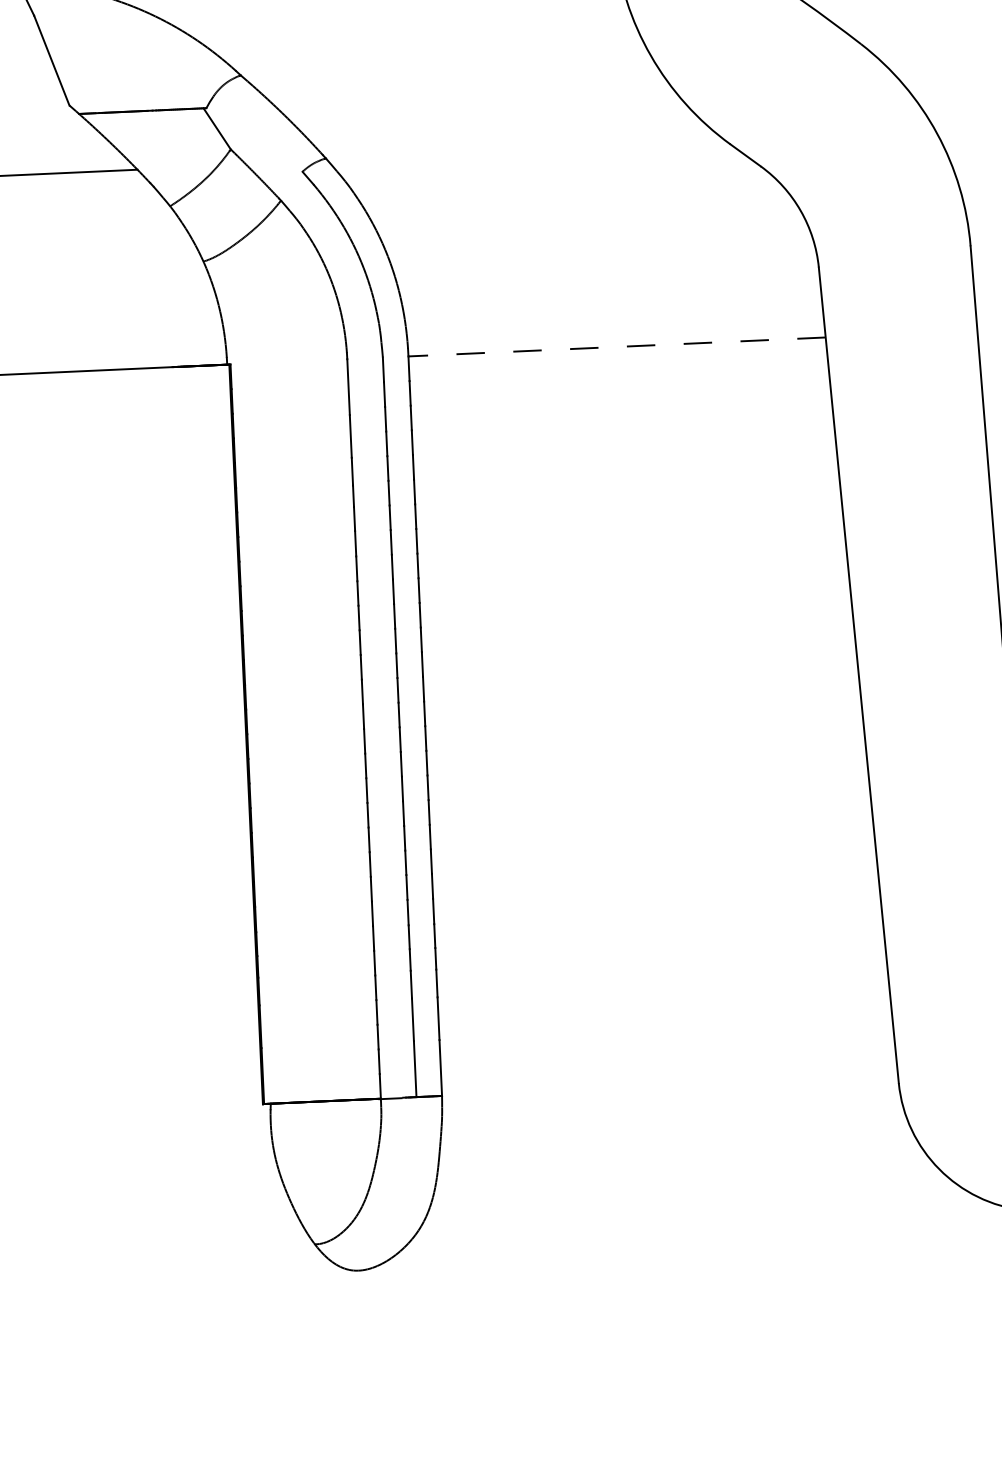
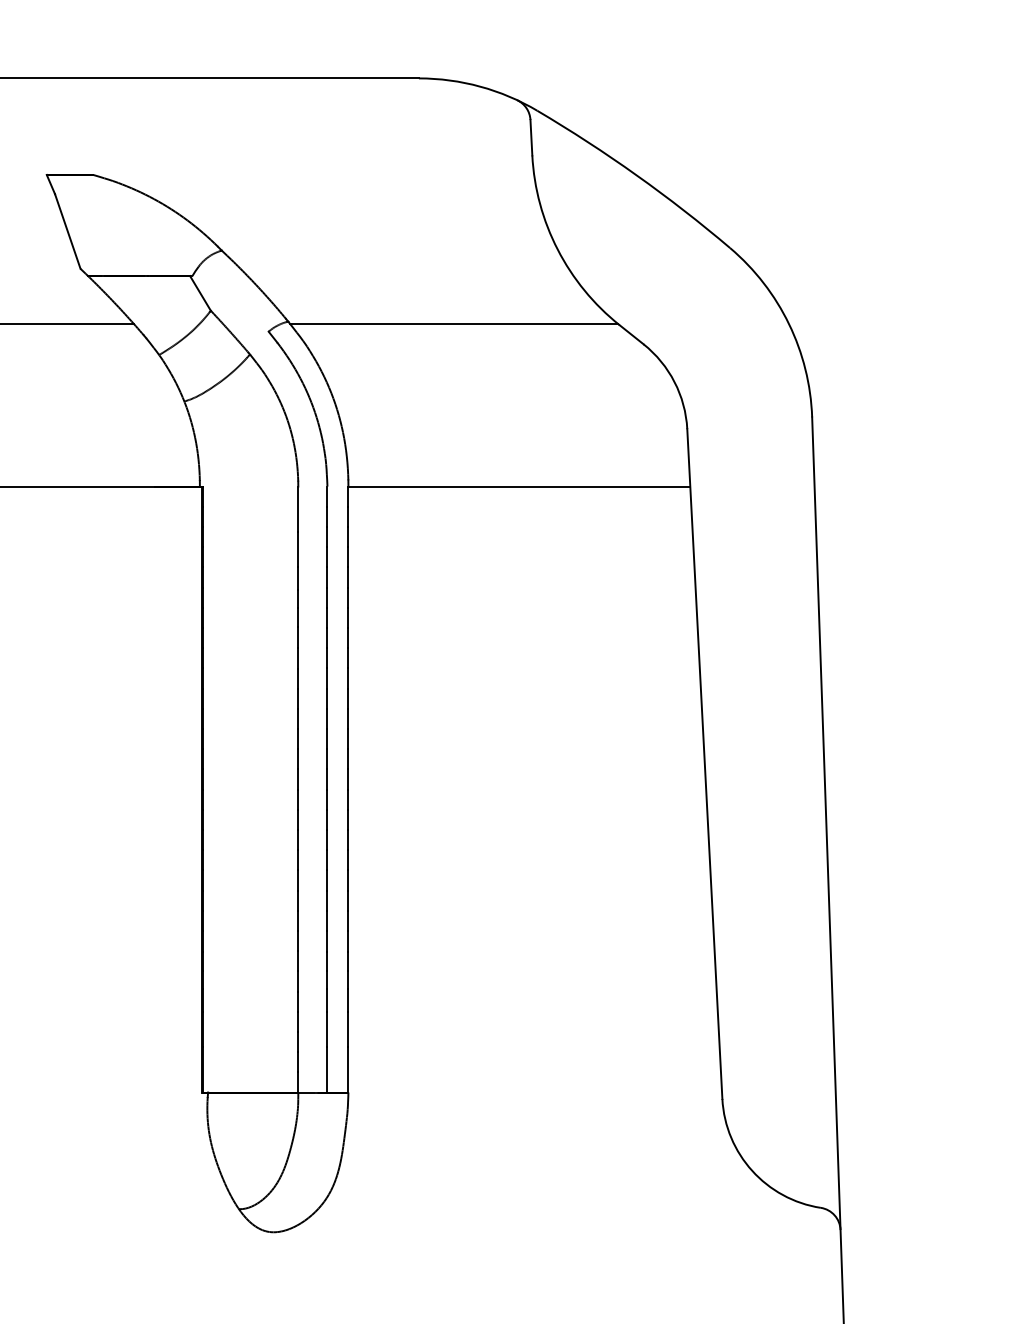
line: (527, 151) -> (453, 323), added
line: (617, 346) -> (519, 486), dashed -> solid

